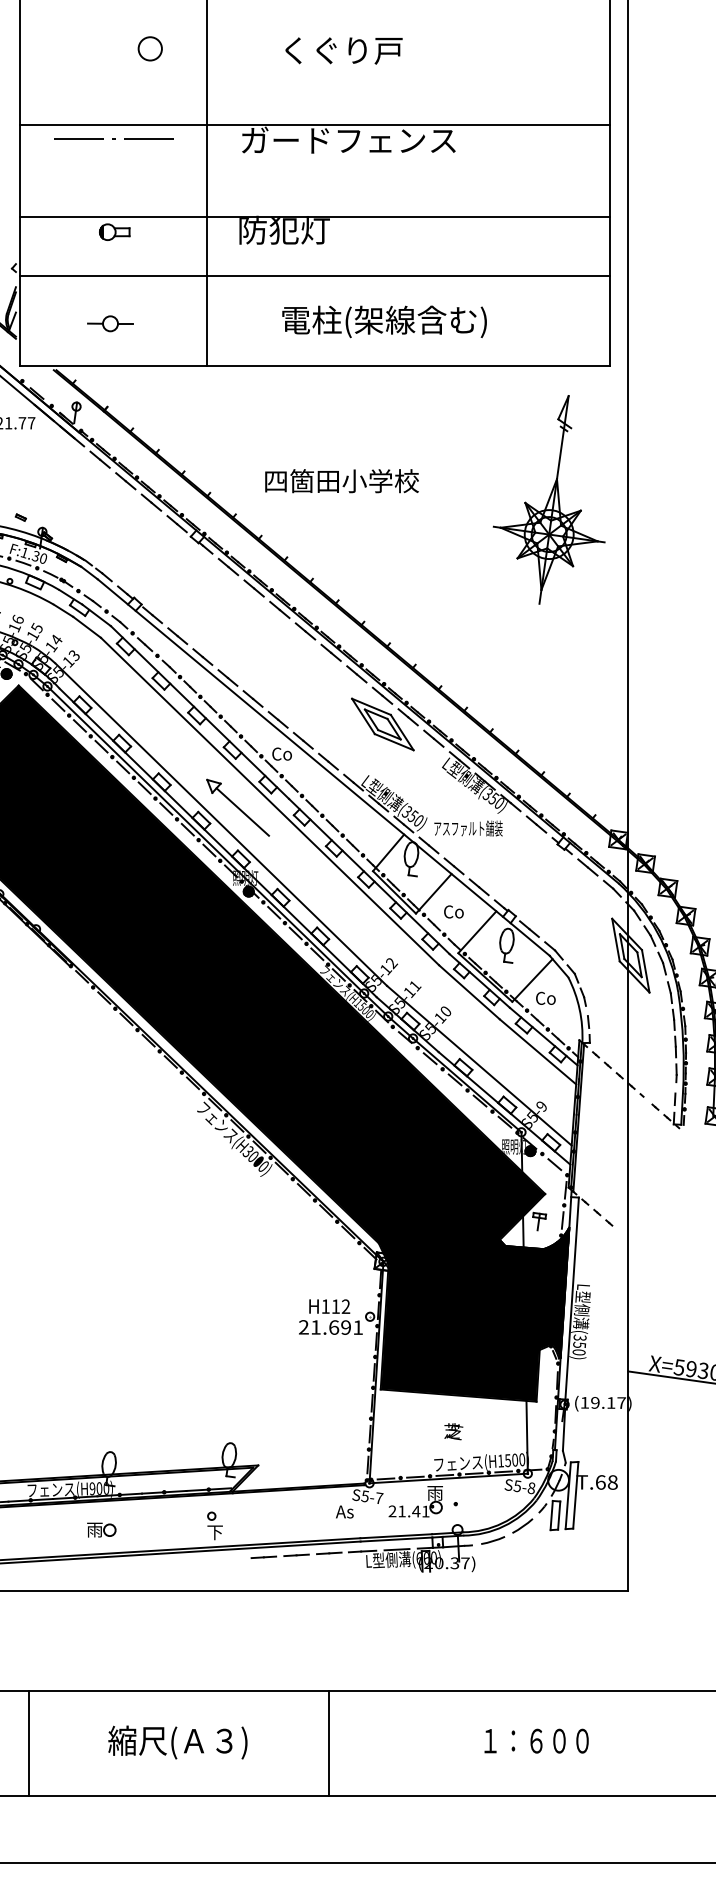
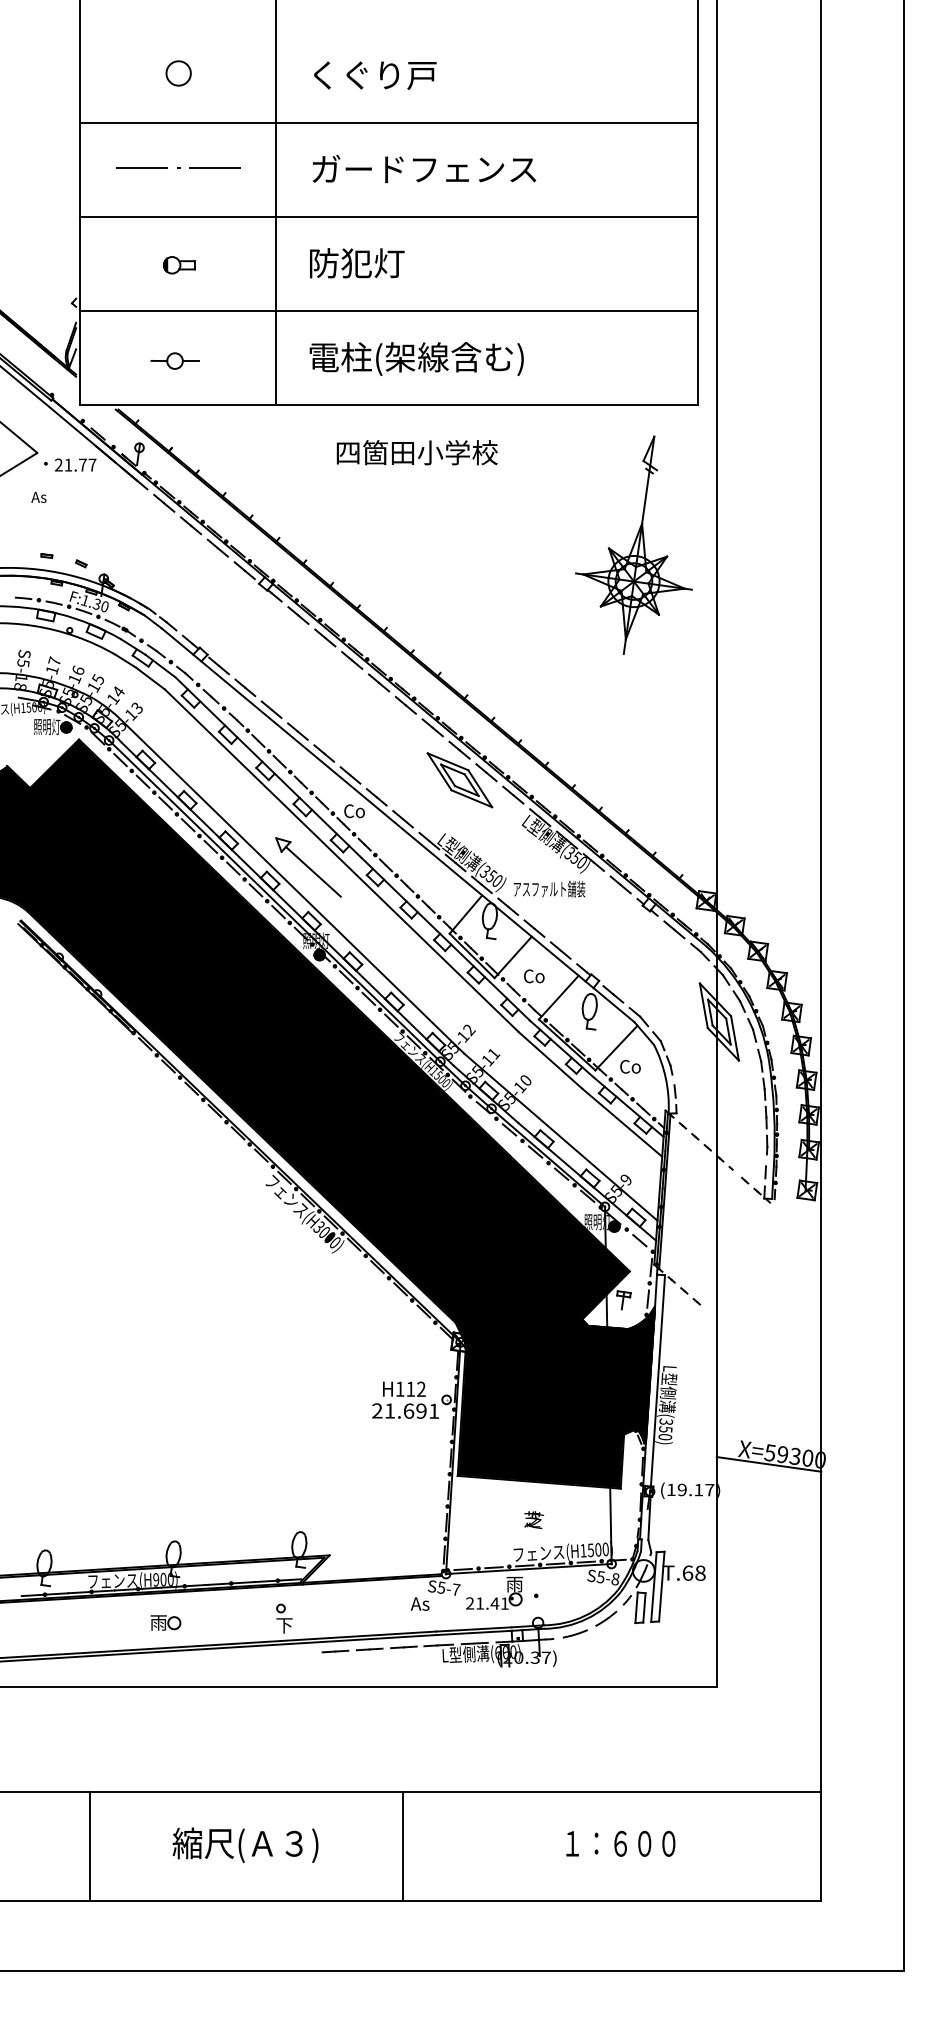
circle: (150, 48) -> (178, 73), moved
text: (344, 50) -> (375, 75), moved
line: (314, 124) -> (388, 122), moved
line: (314, 217) -> (388, 216), moved
text: (384, 321) -> (416, 358), moved
text: (341, 480) -> (416, 452), moved

